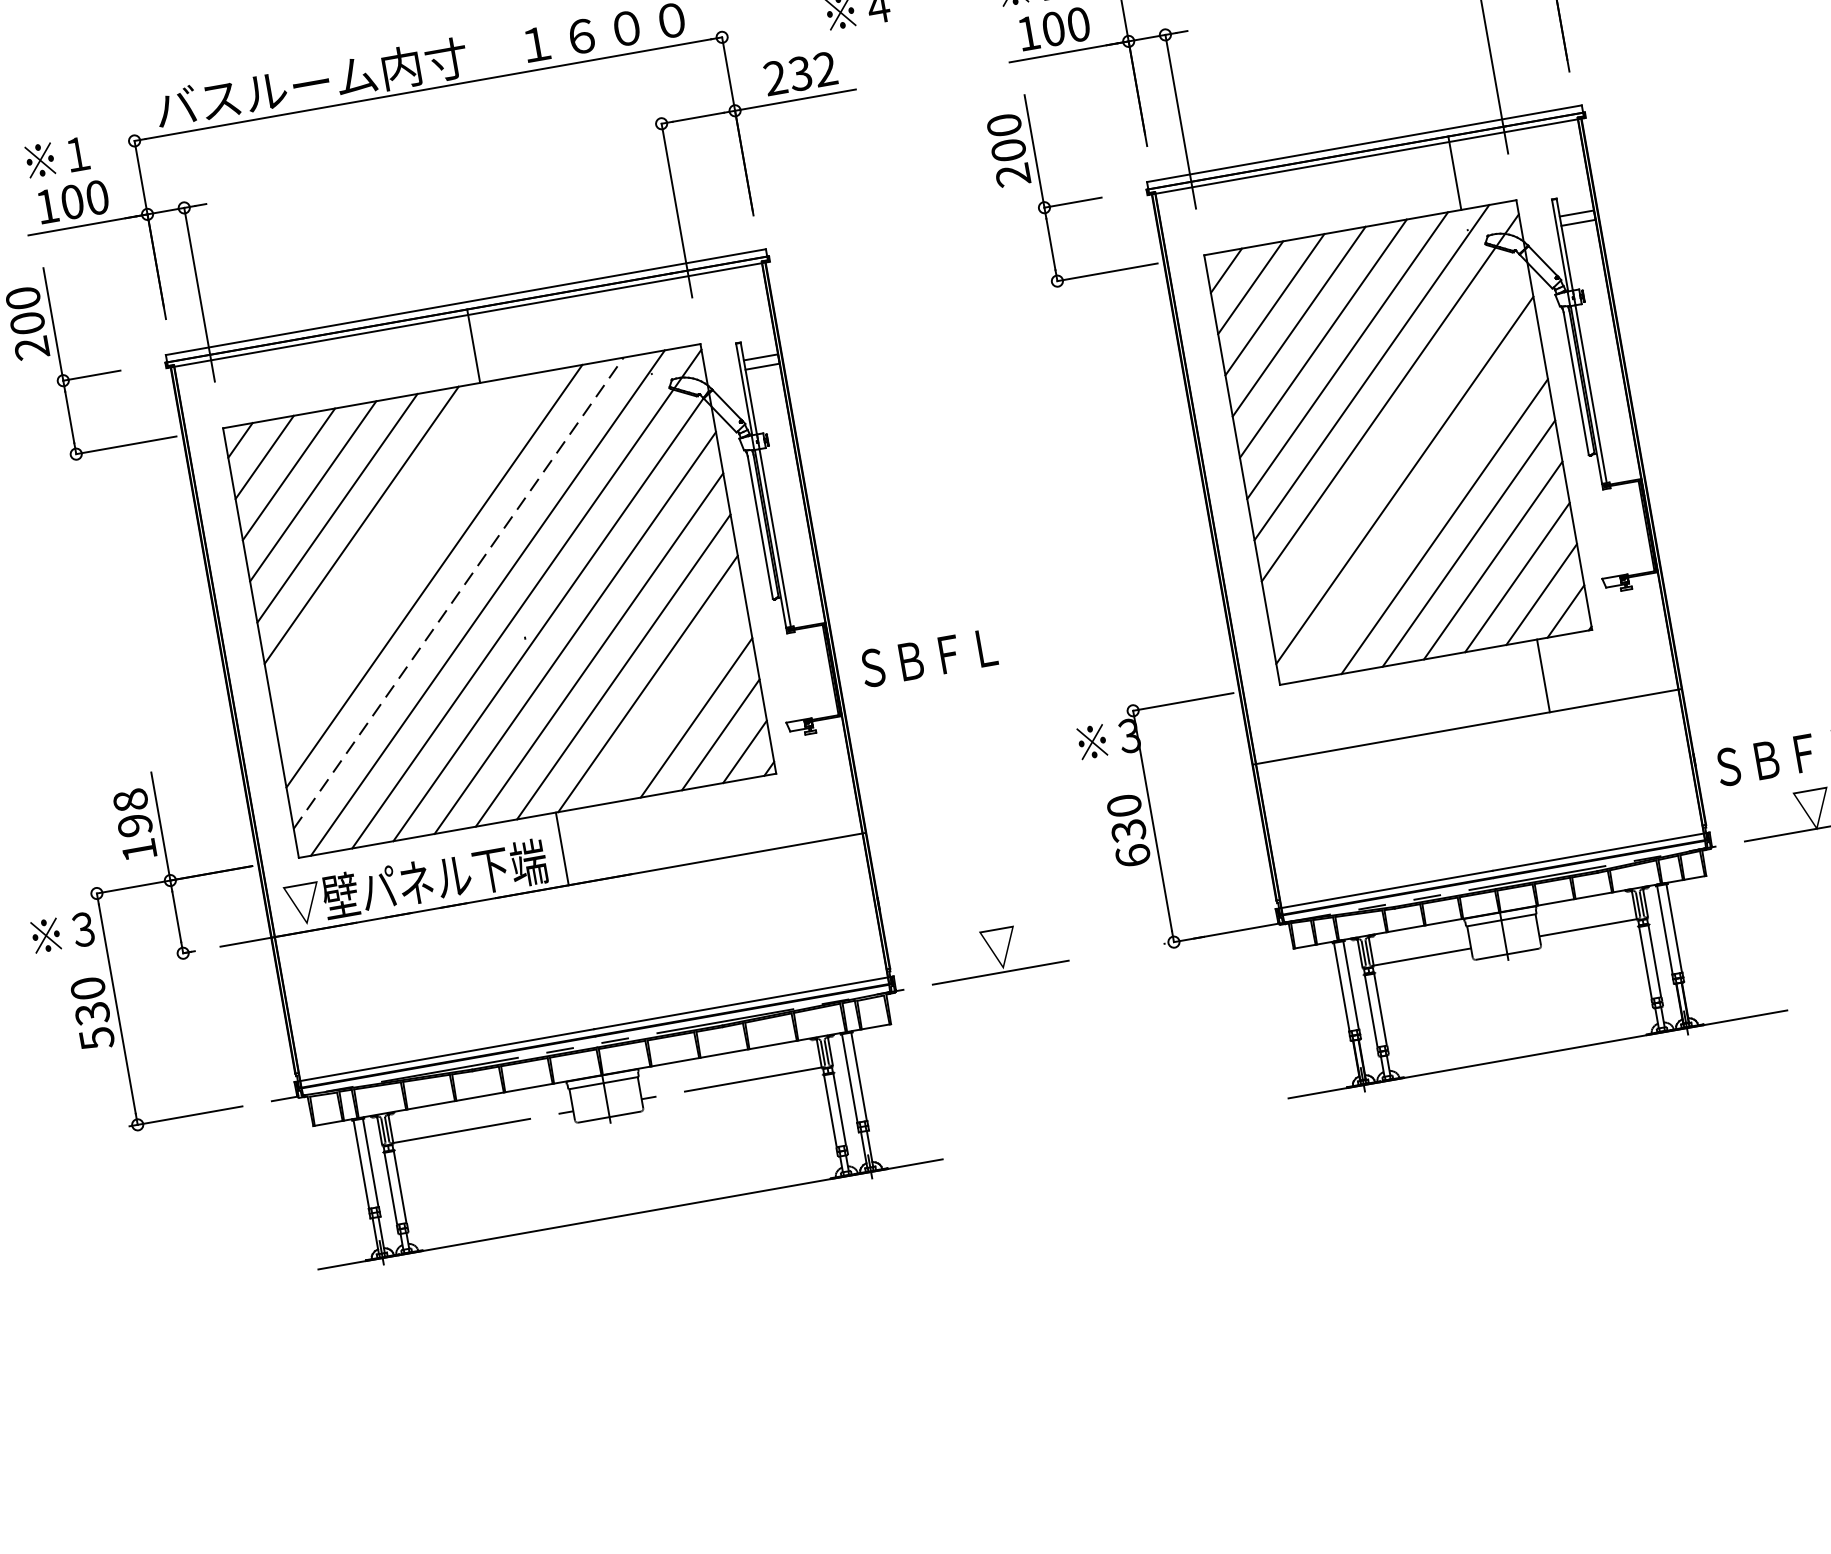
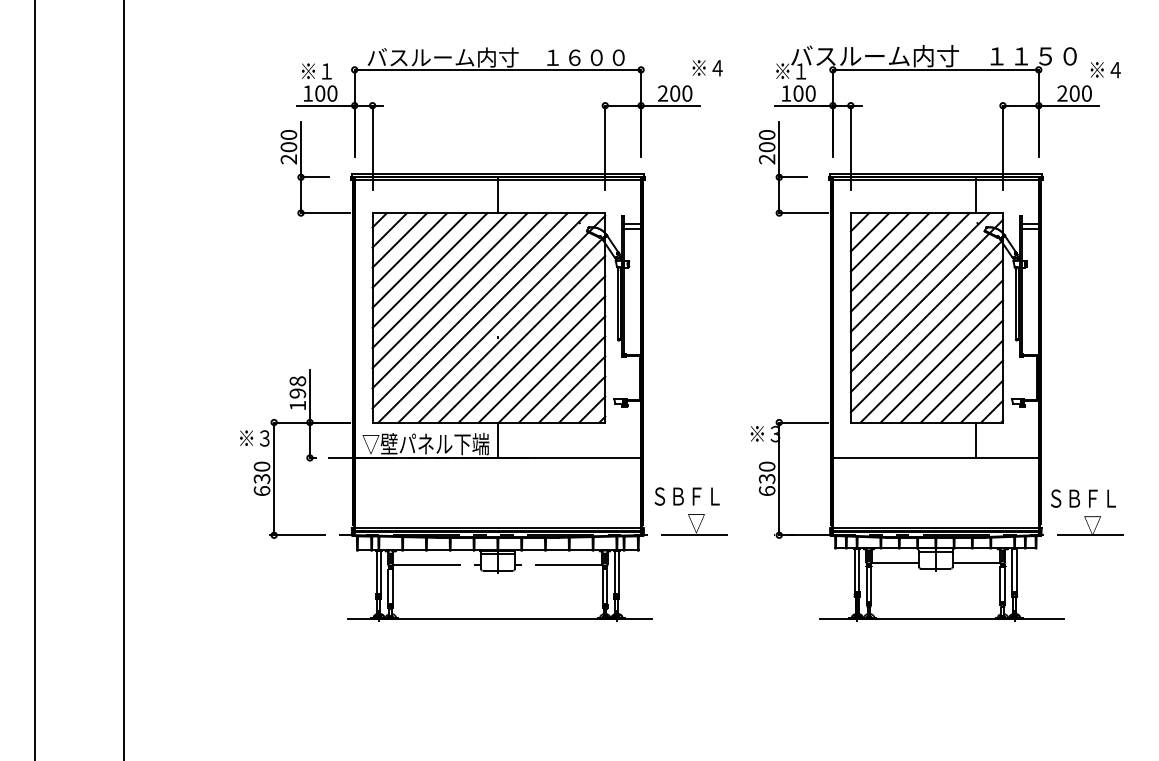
text: (813, 71) -> (681, 93), 232 -> 200
line: (1396, 440) -> (926, 316), added
line: (1419, 510) -> (931, 351), added
line: (384, 542) -> (439, 280), added
line: (408, 559) -> (449, 290), added
line: (459, 592) -> (470, 310), dashed -> solid
text: (927, 658) -> (686, 496), moved
line: (672, 700) -> (562, 379), added
text: (95, 1039) -> (261, 491), 530 -> 630

